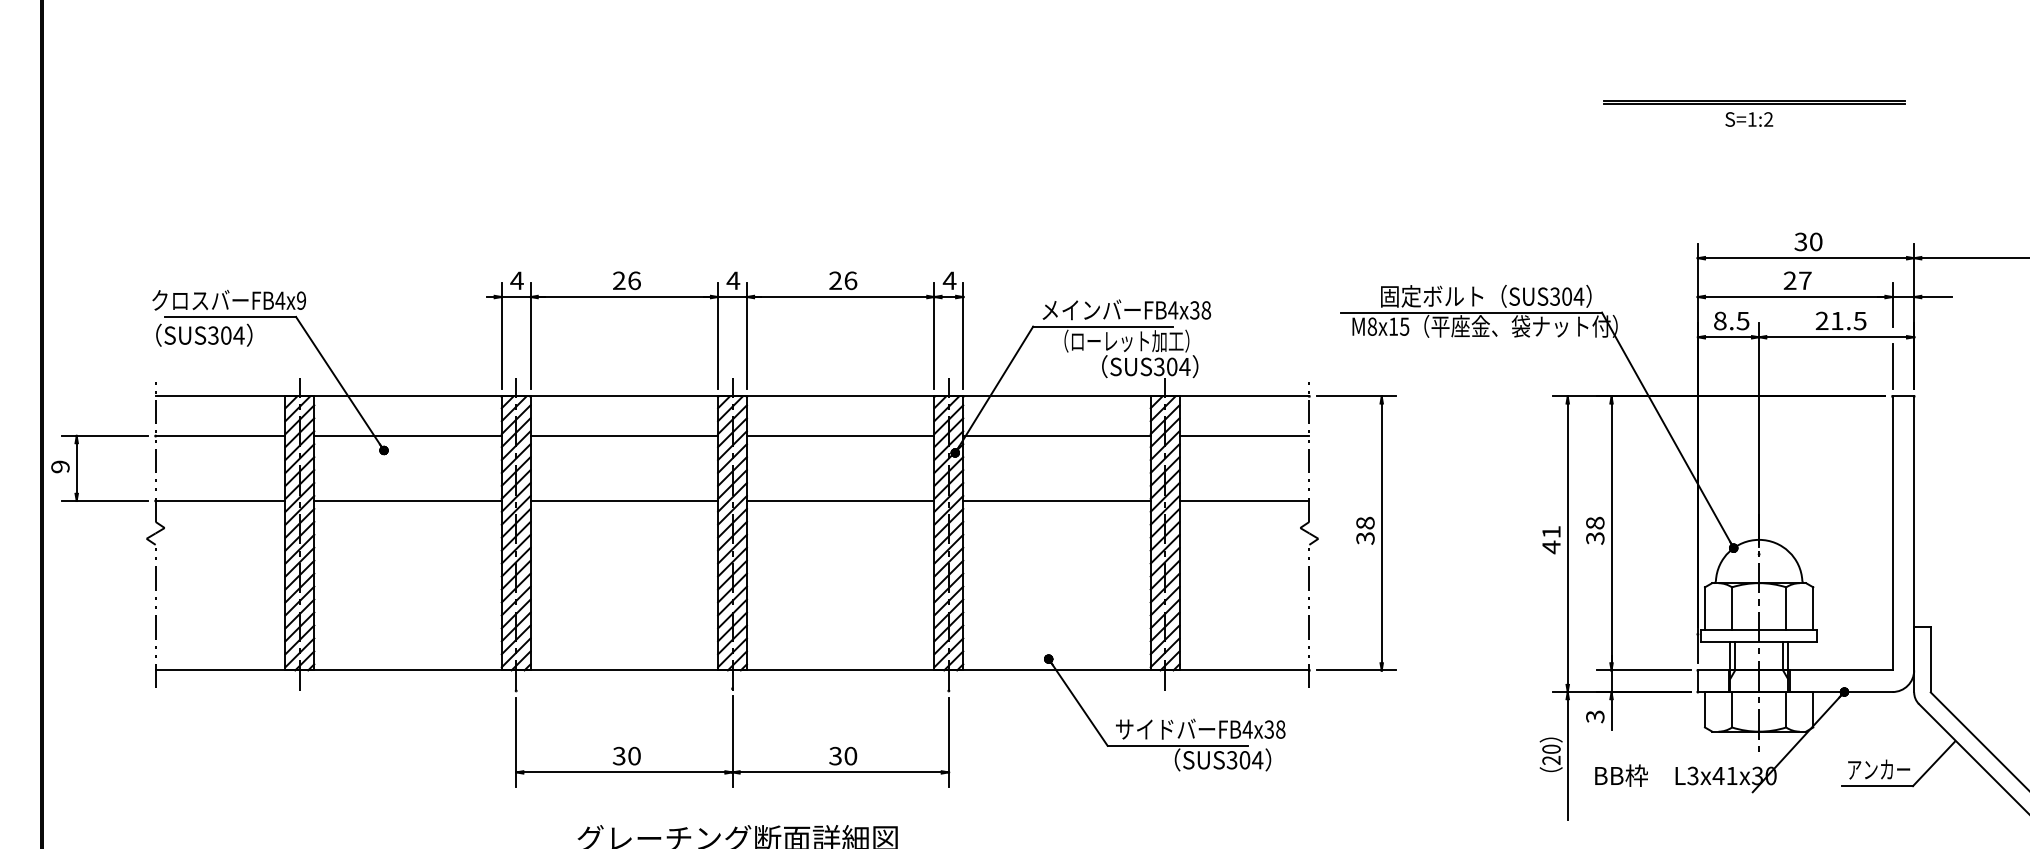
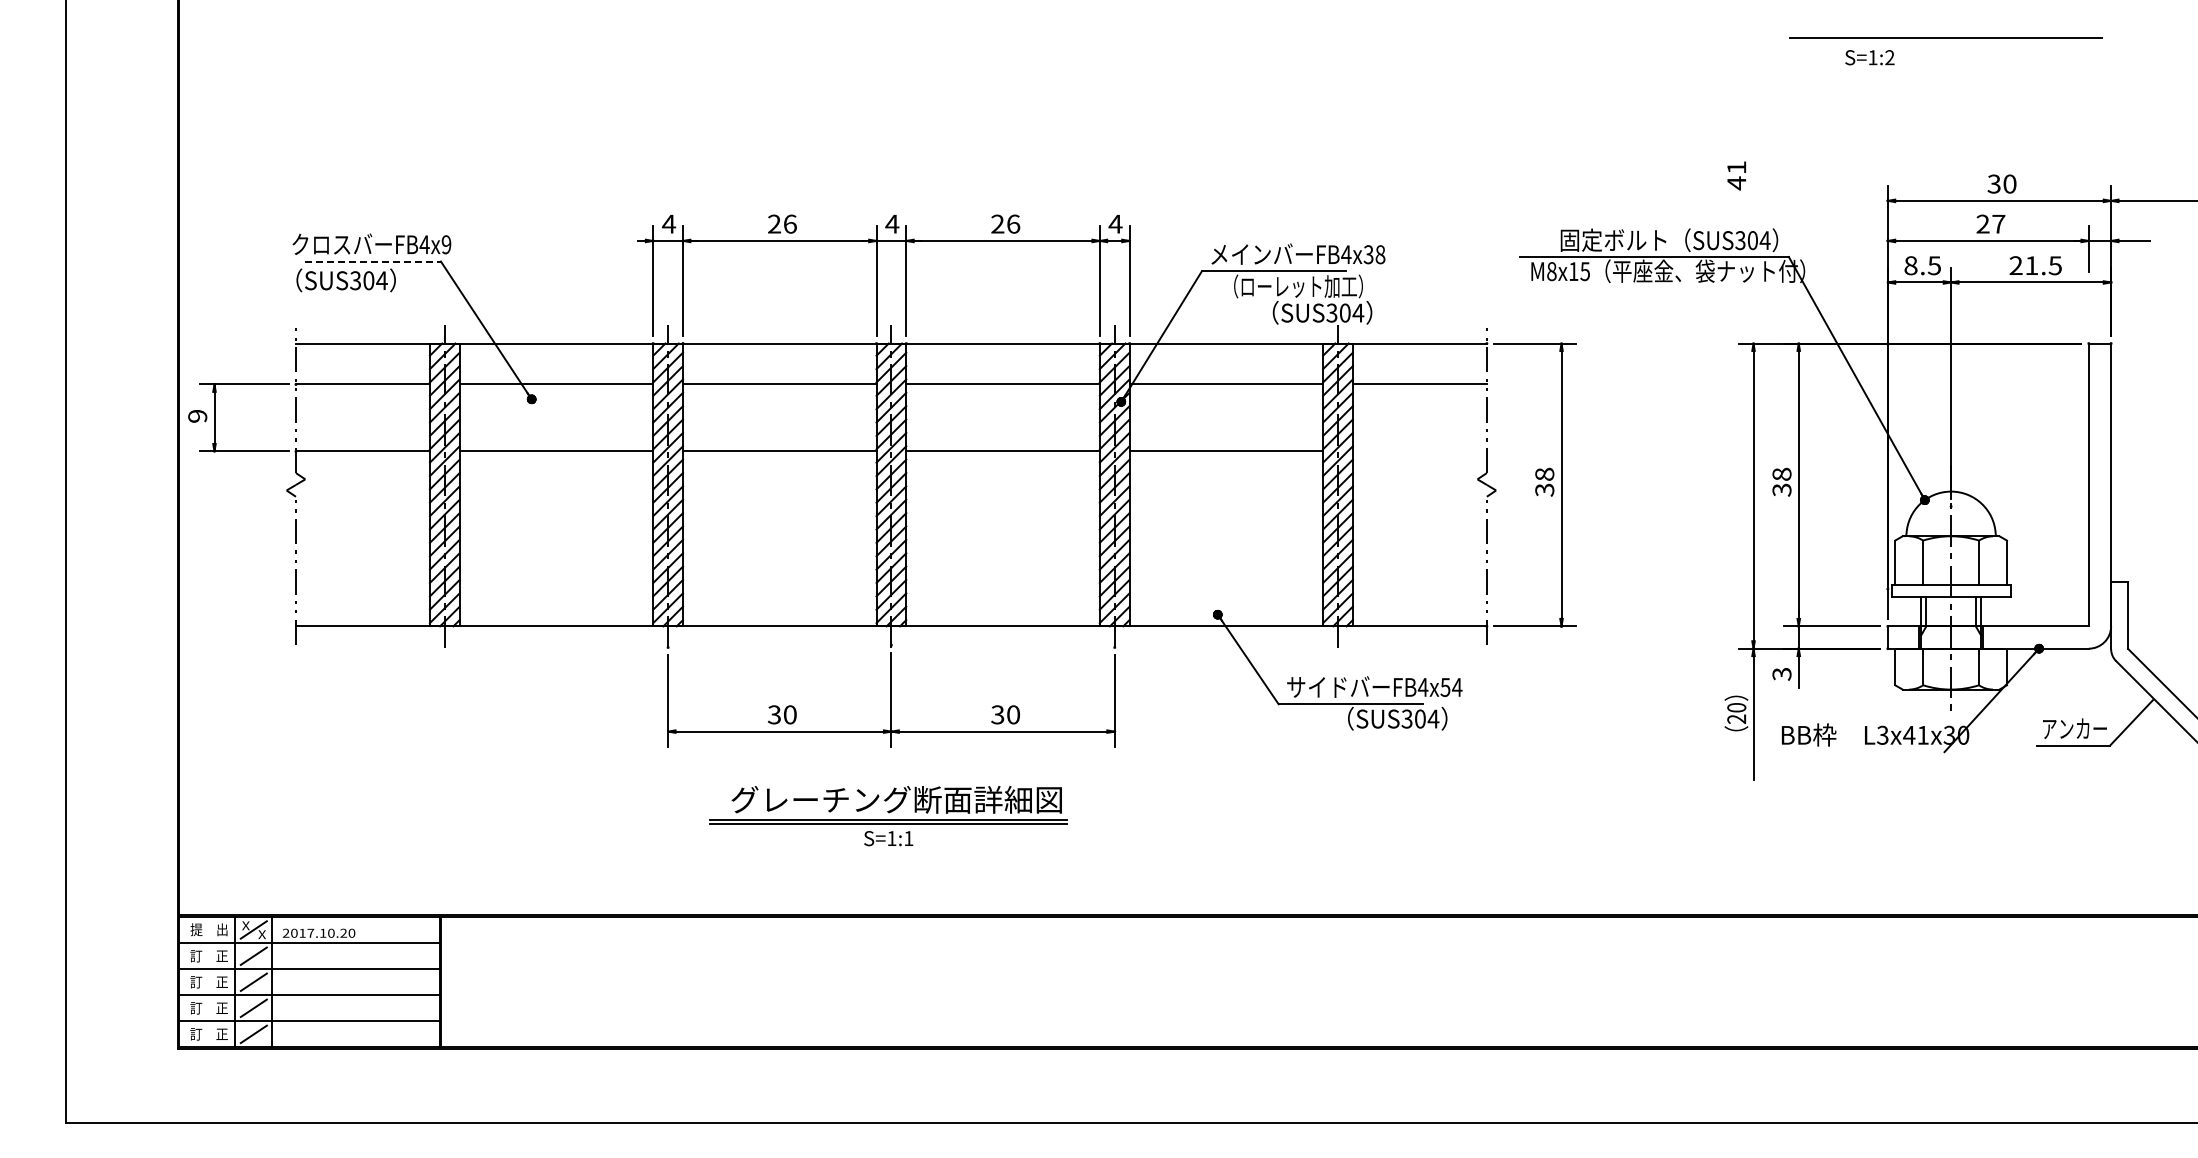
line: (1753, 104) -> (1945, 42), removed
text: (1748, 119) -> (1869, 57), moved
line: (230, 316) -> (373, 261), solid -> dashed
line: (1892, 366) -> (2088, 312), removed
line: (1244, 501) -> (1419, 451), removed
text: (1551, 539) -> (1736, 175), moved
text: (1275, 728) -> (1451, 686), FB4x38 -> FB4x54

